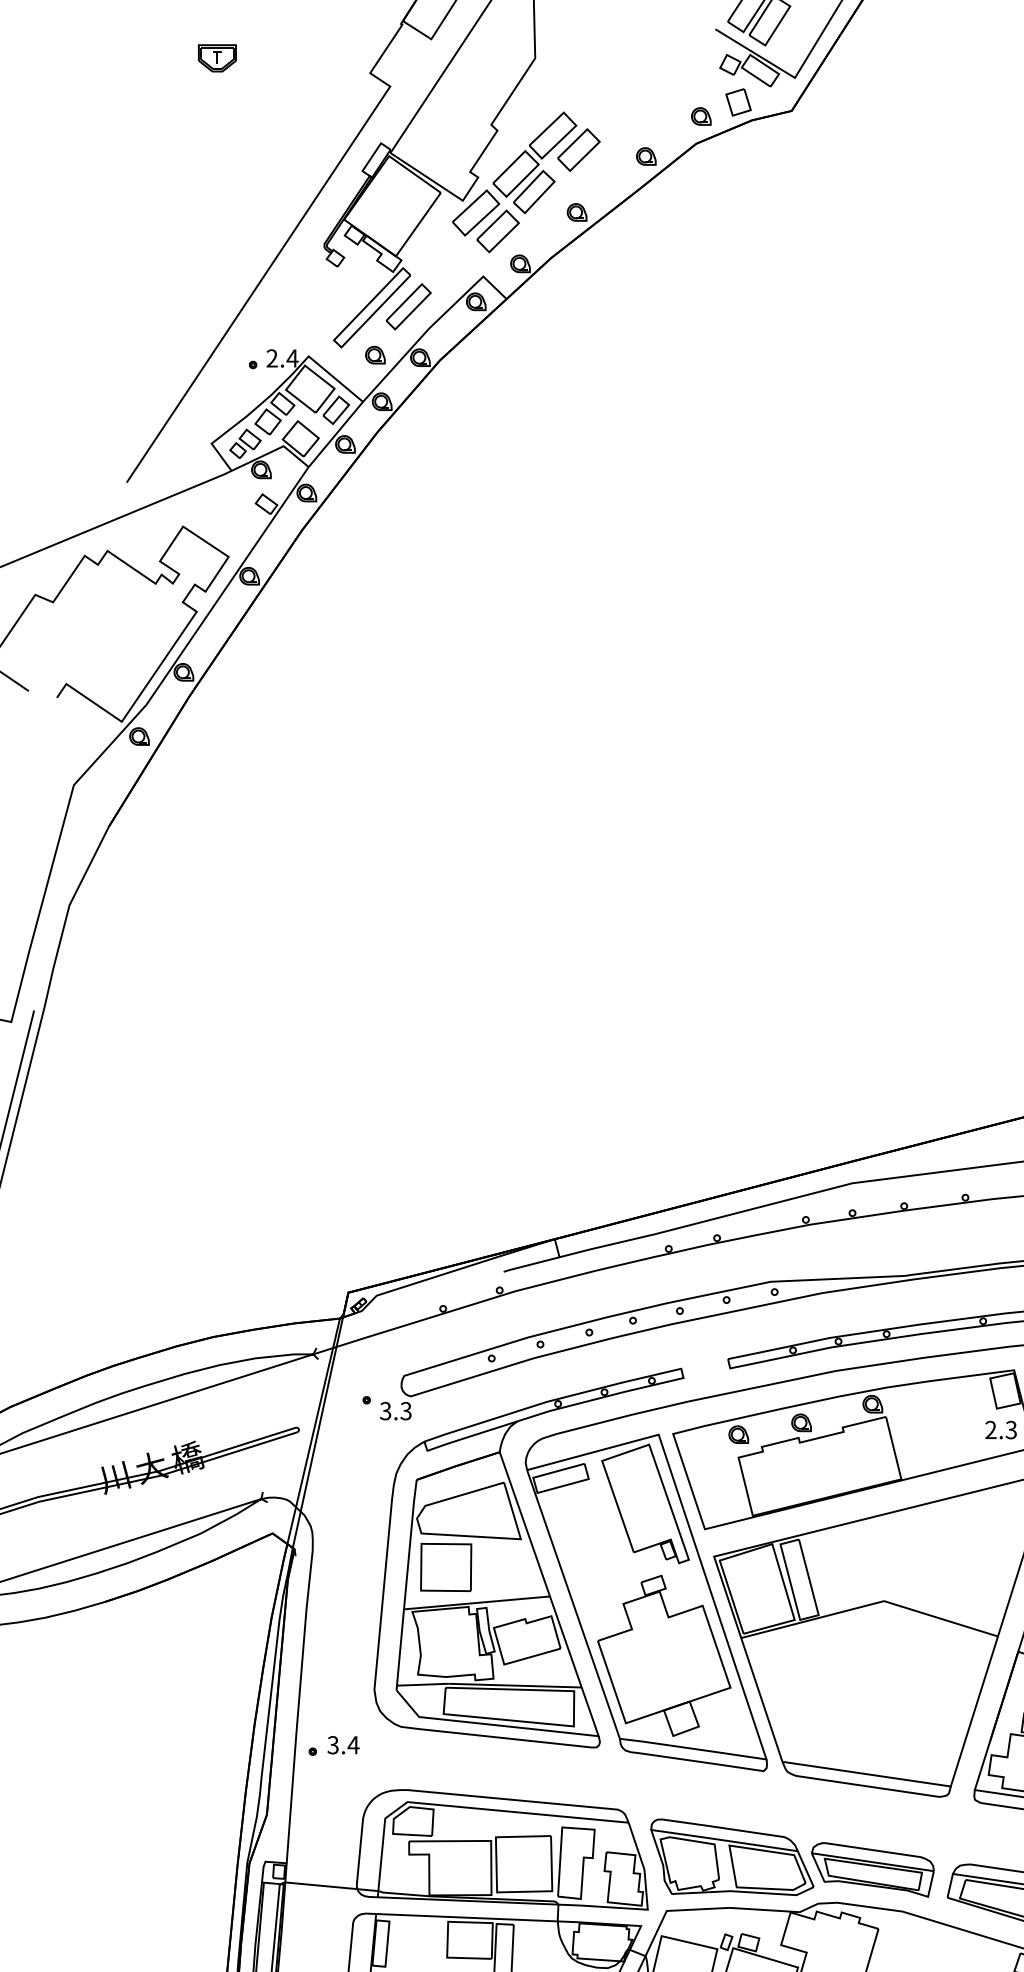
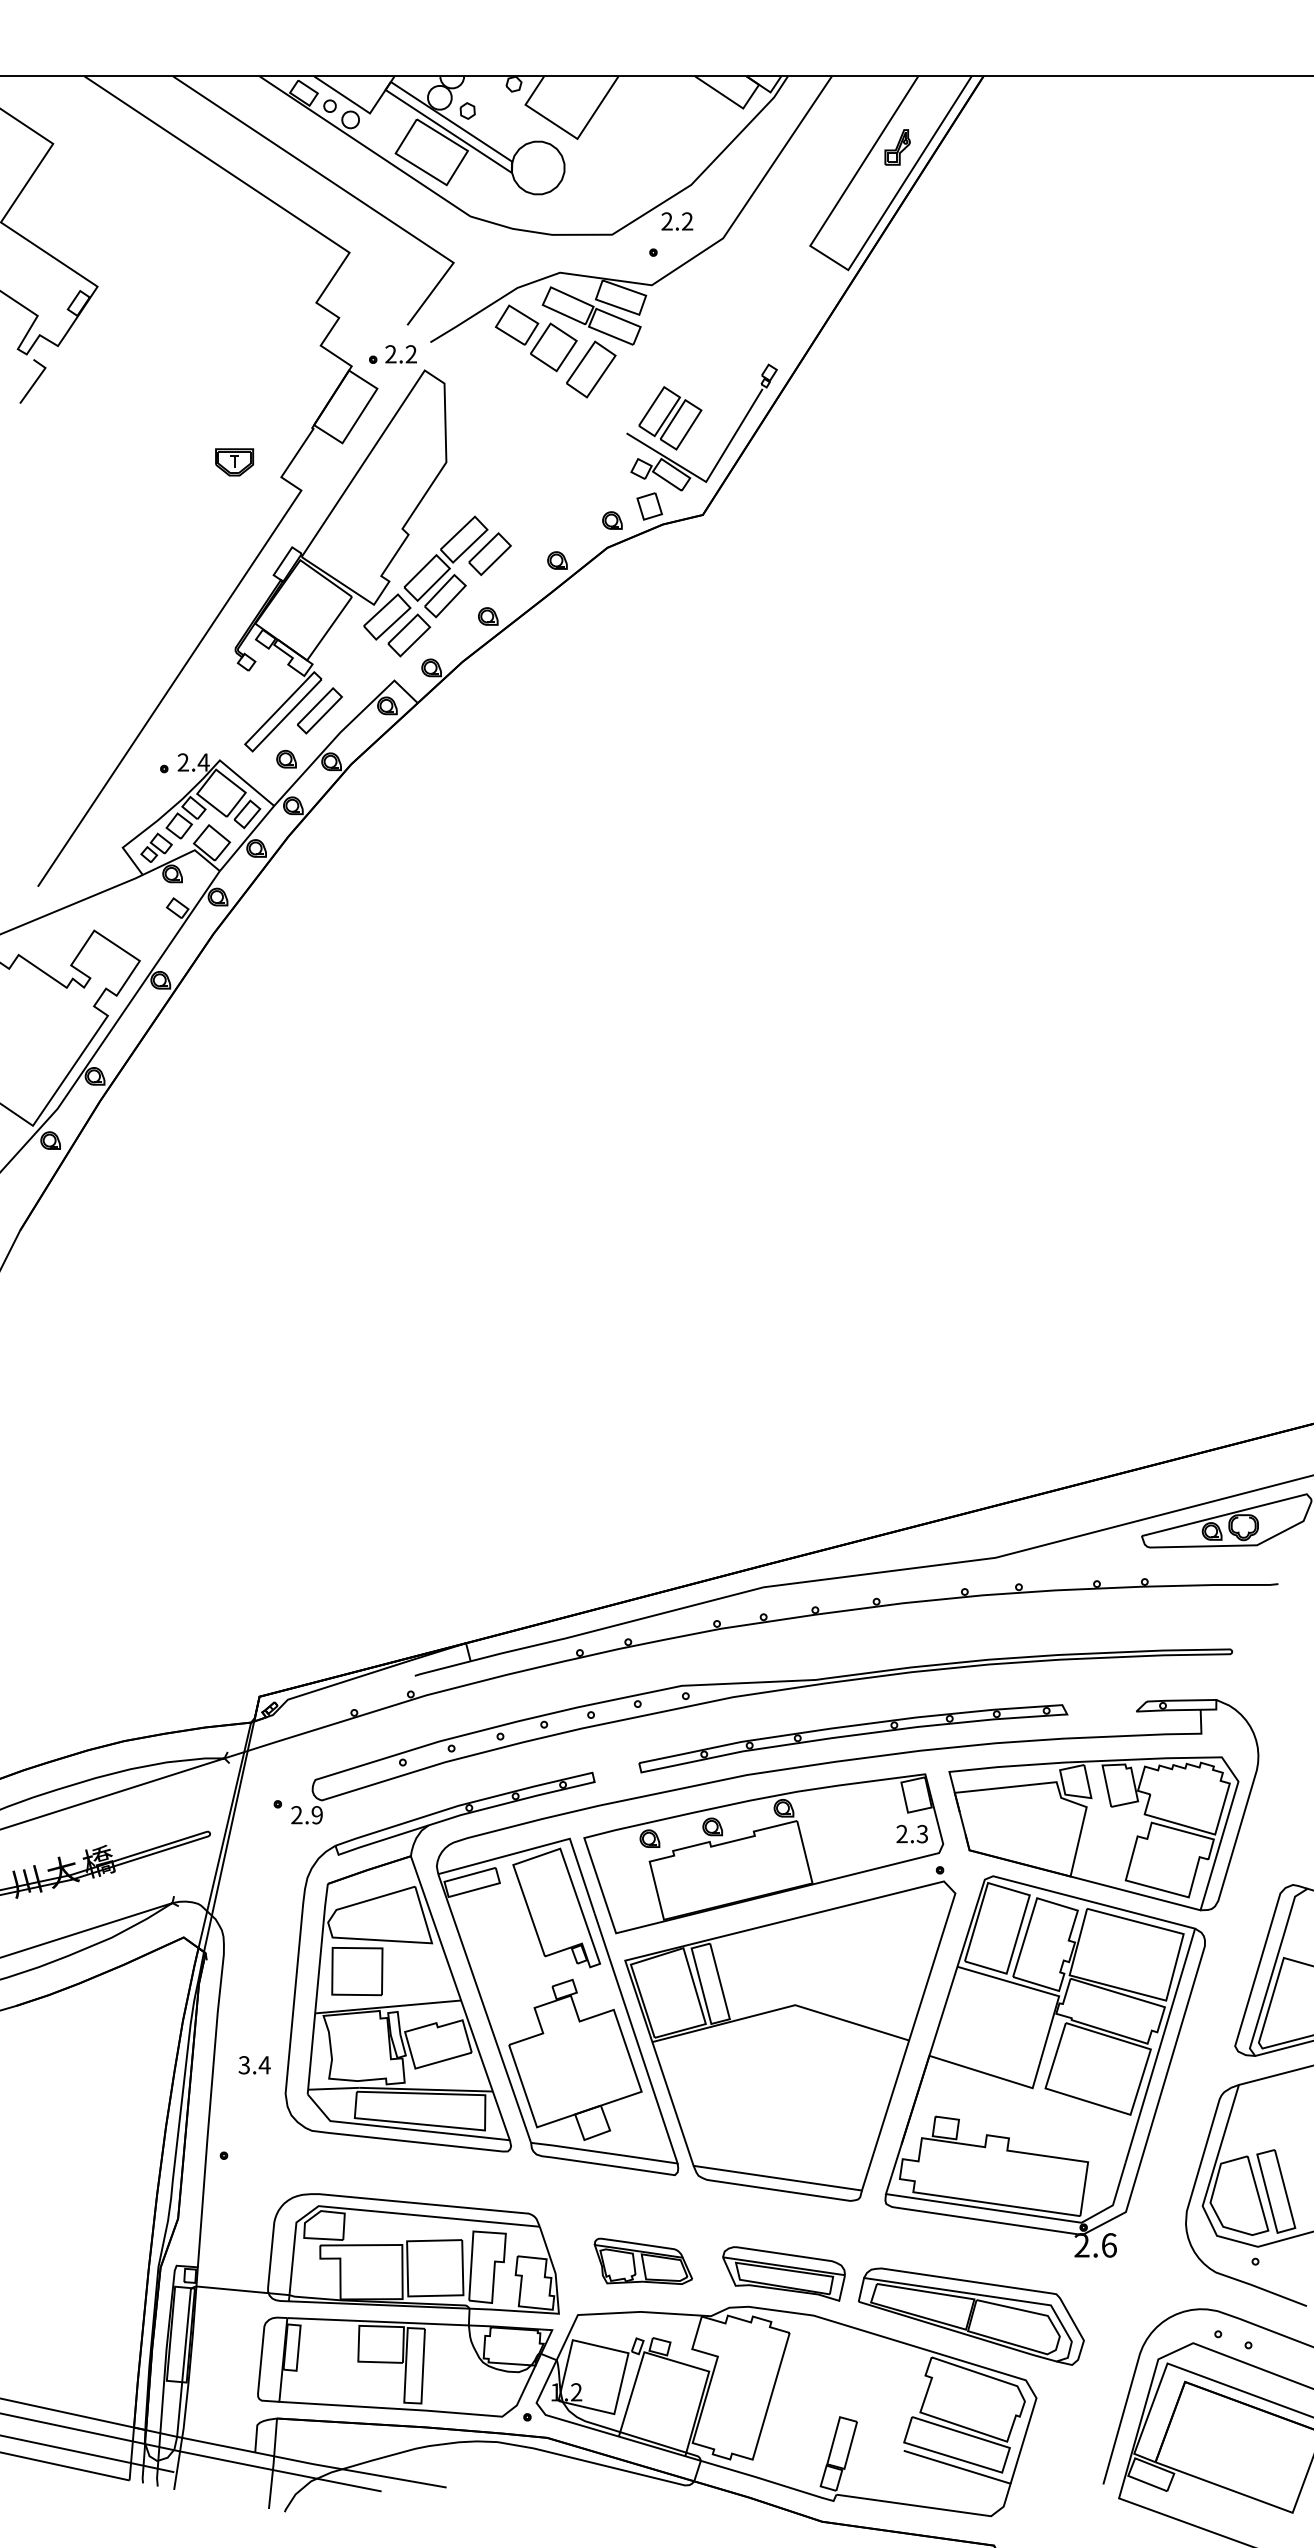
part: (217, 58) -> (234, 462), moved
text: (395, 1411) -> (306, 1815), 3.3 -> 2.9
text: (343, 1745) -> (254, 2065), moved
part: (732, 1857) -> (643, 2261), size x0.6

